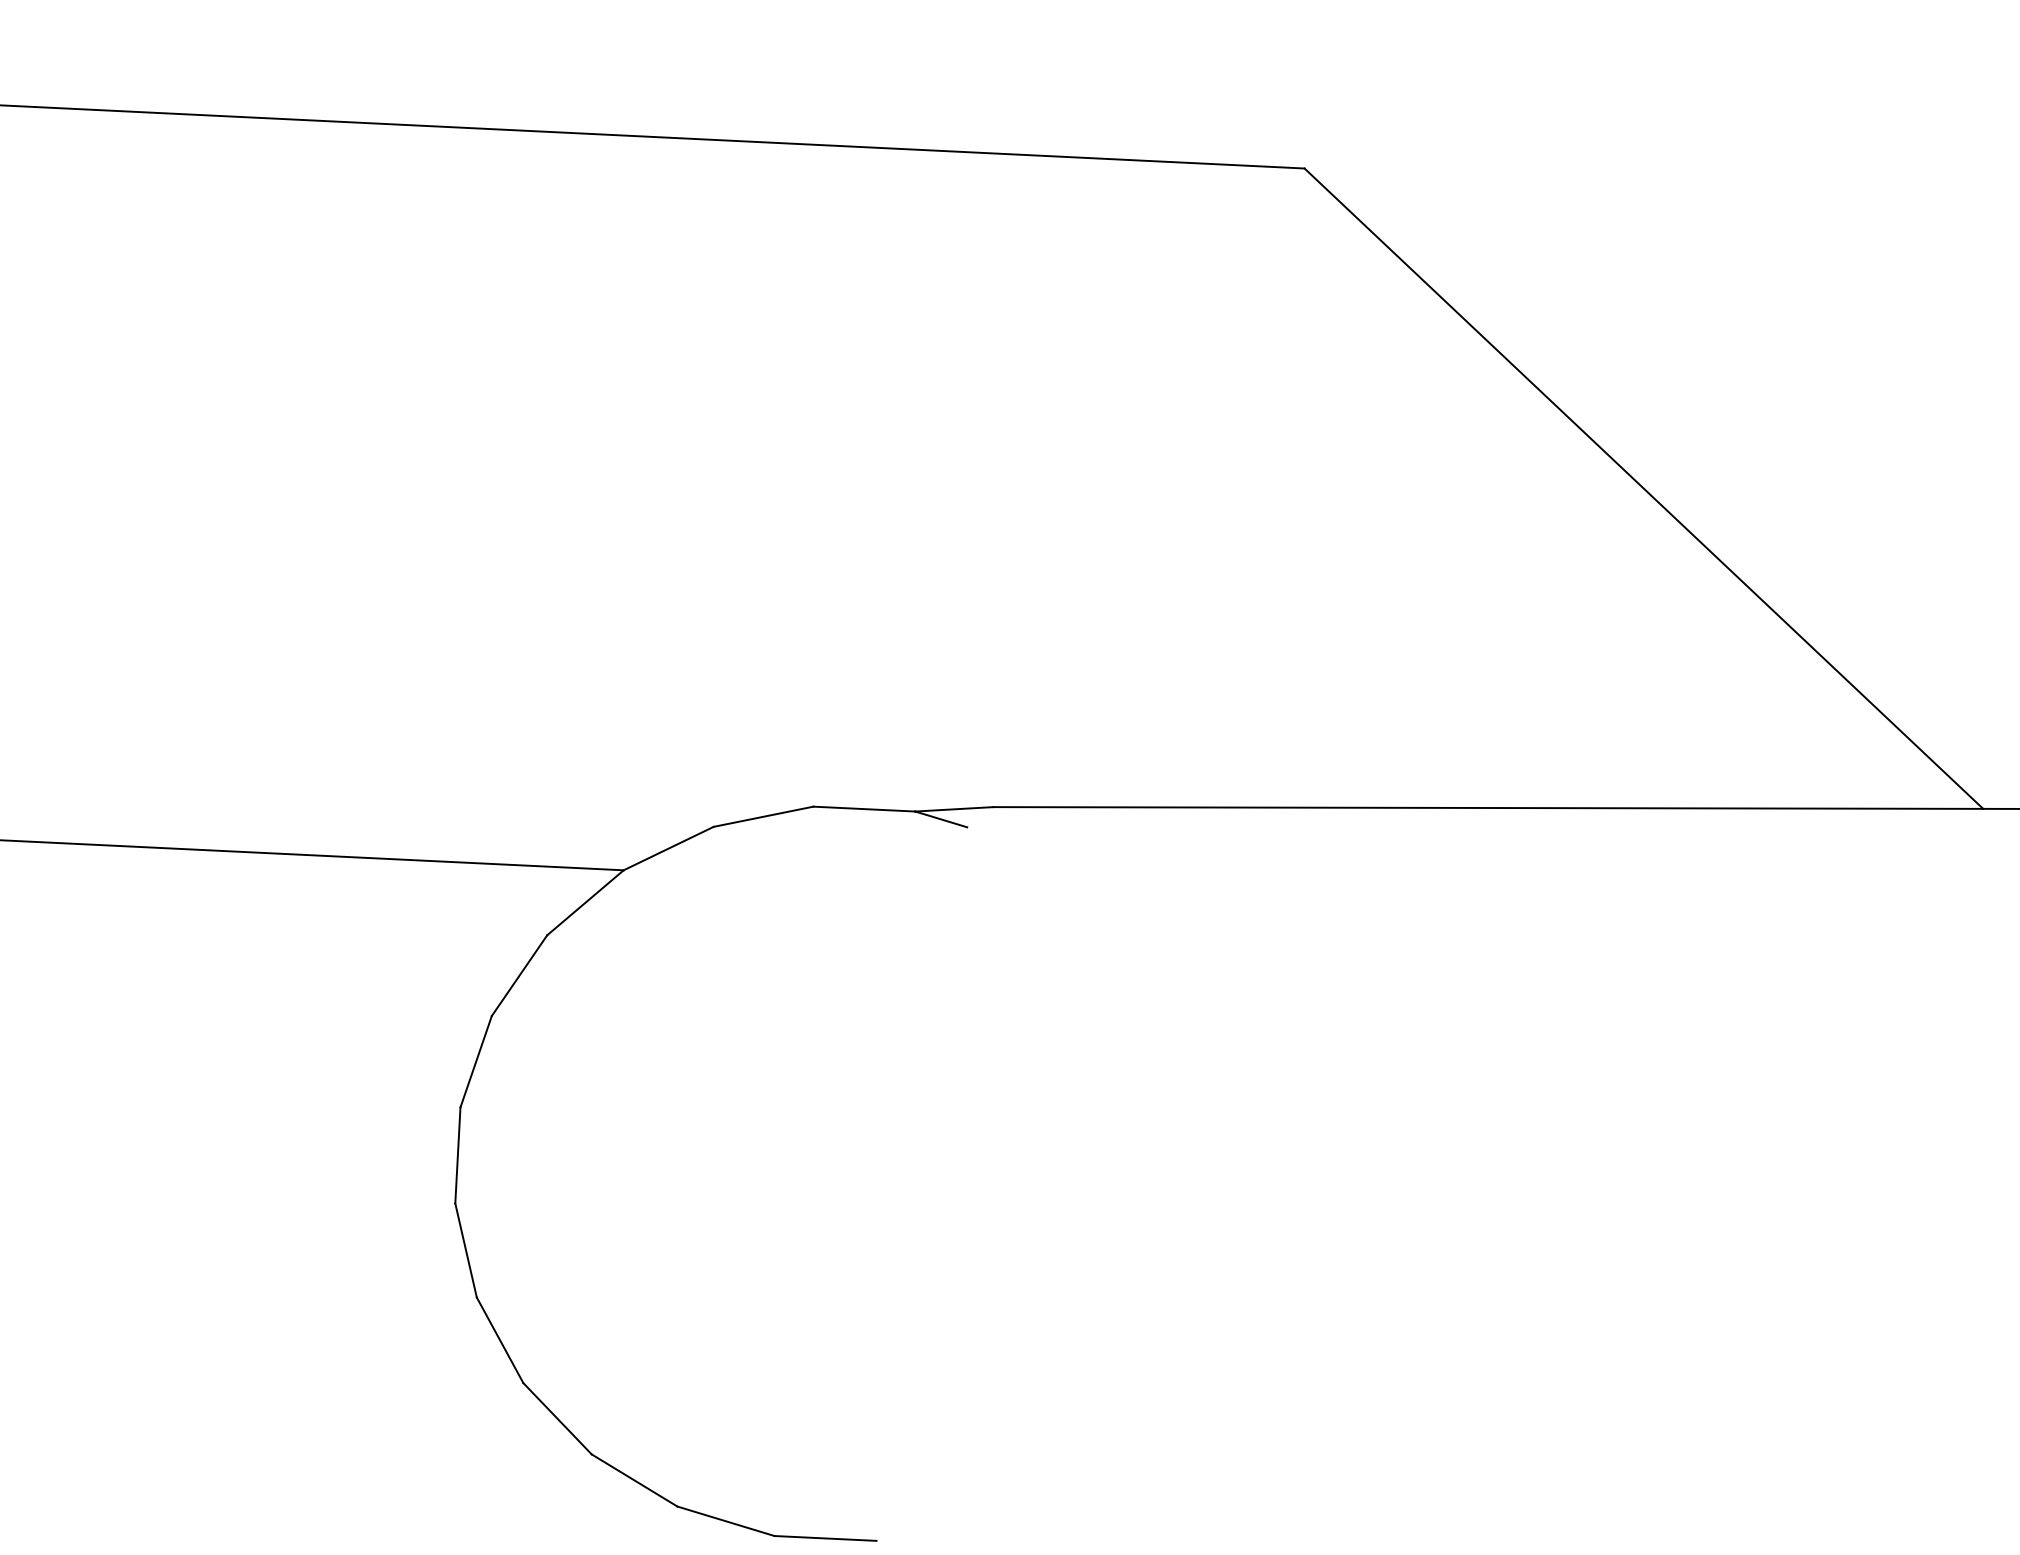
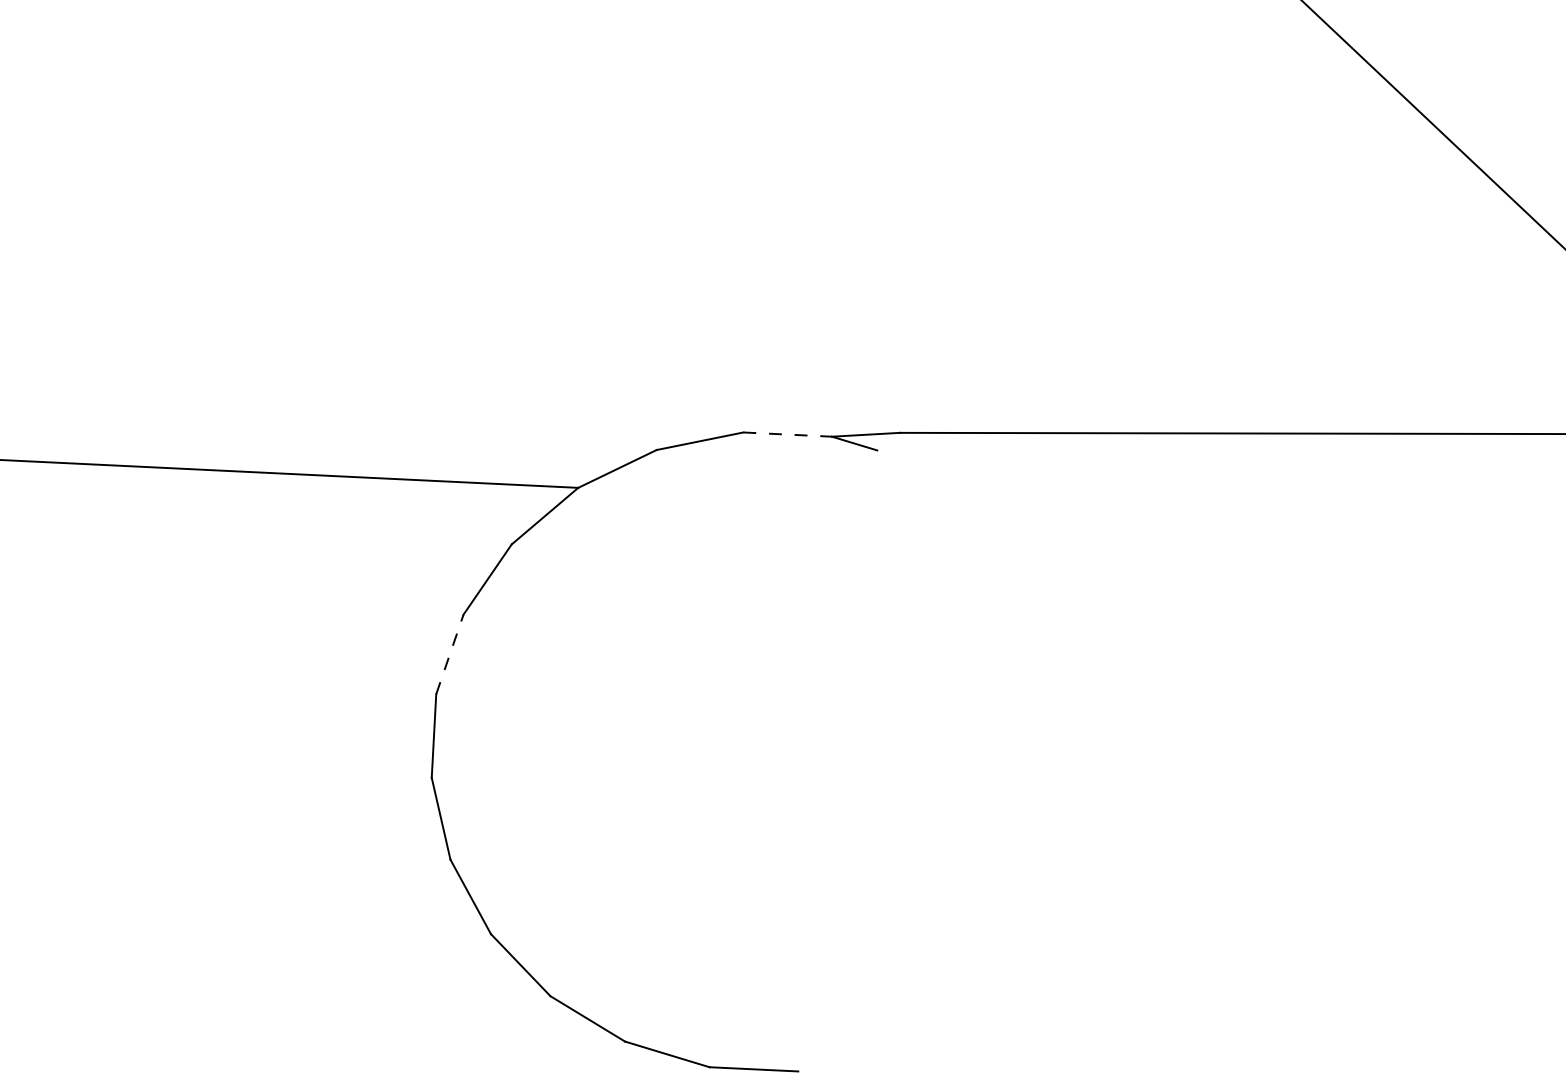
line: (864, 809) -> (787, 434), solid -> dashed
line: (476, 1061) -> (450, 654), solid -> dashed

